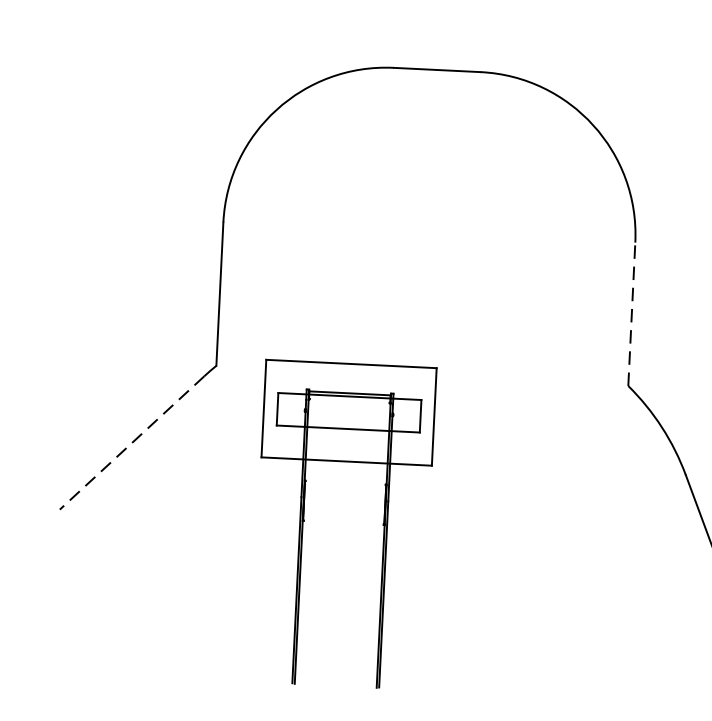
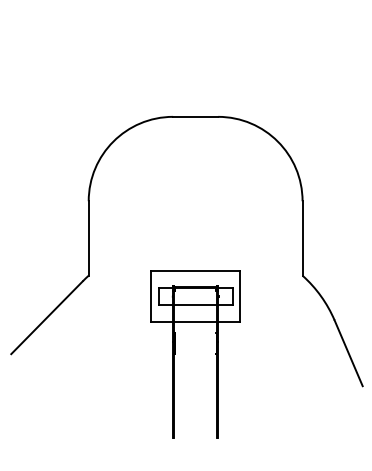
line: (631, 312) -> (302, 237), dashed -> solid
line: (131, 444) -> (46, 318), dashed -> solid
part: (304, 522) -> (175, 354), moved

